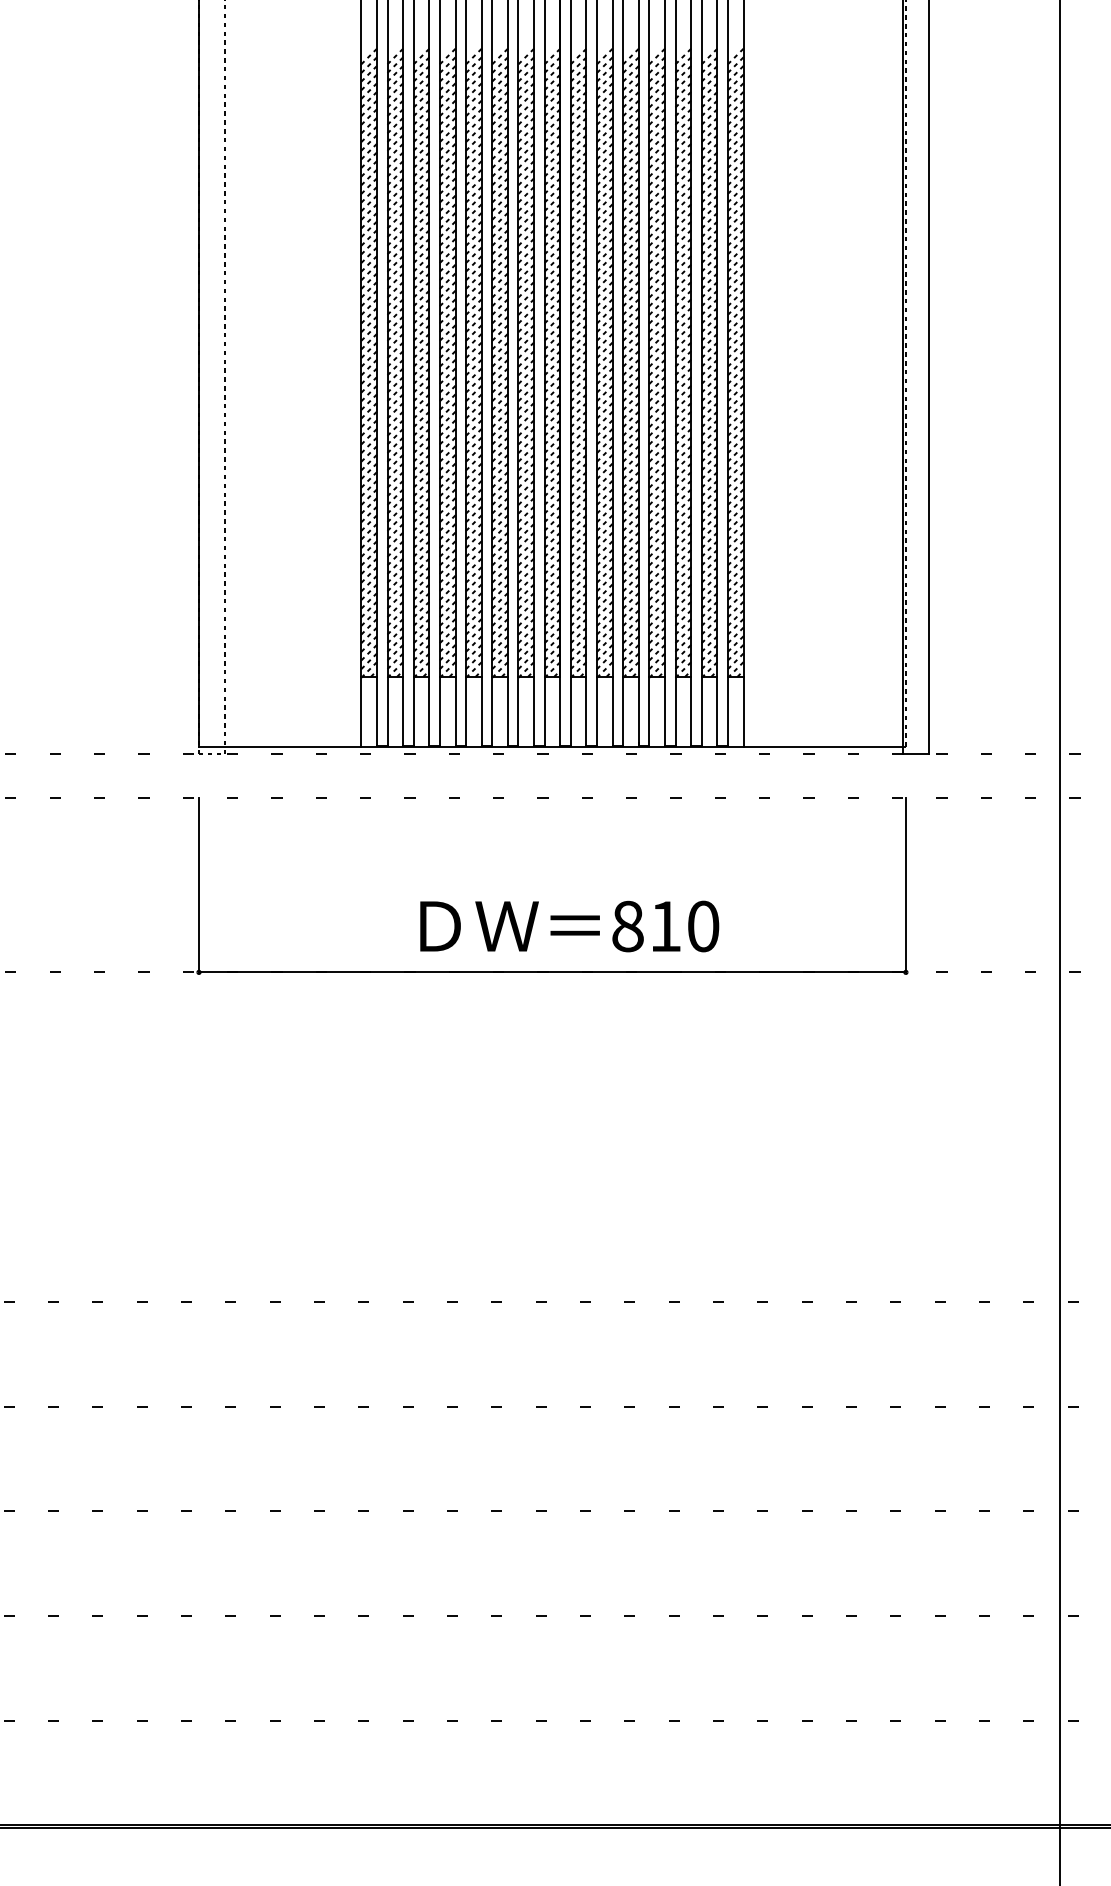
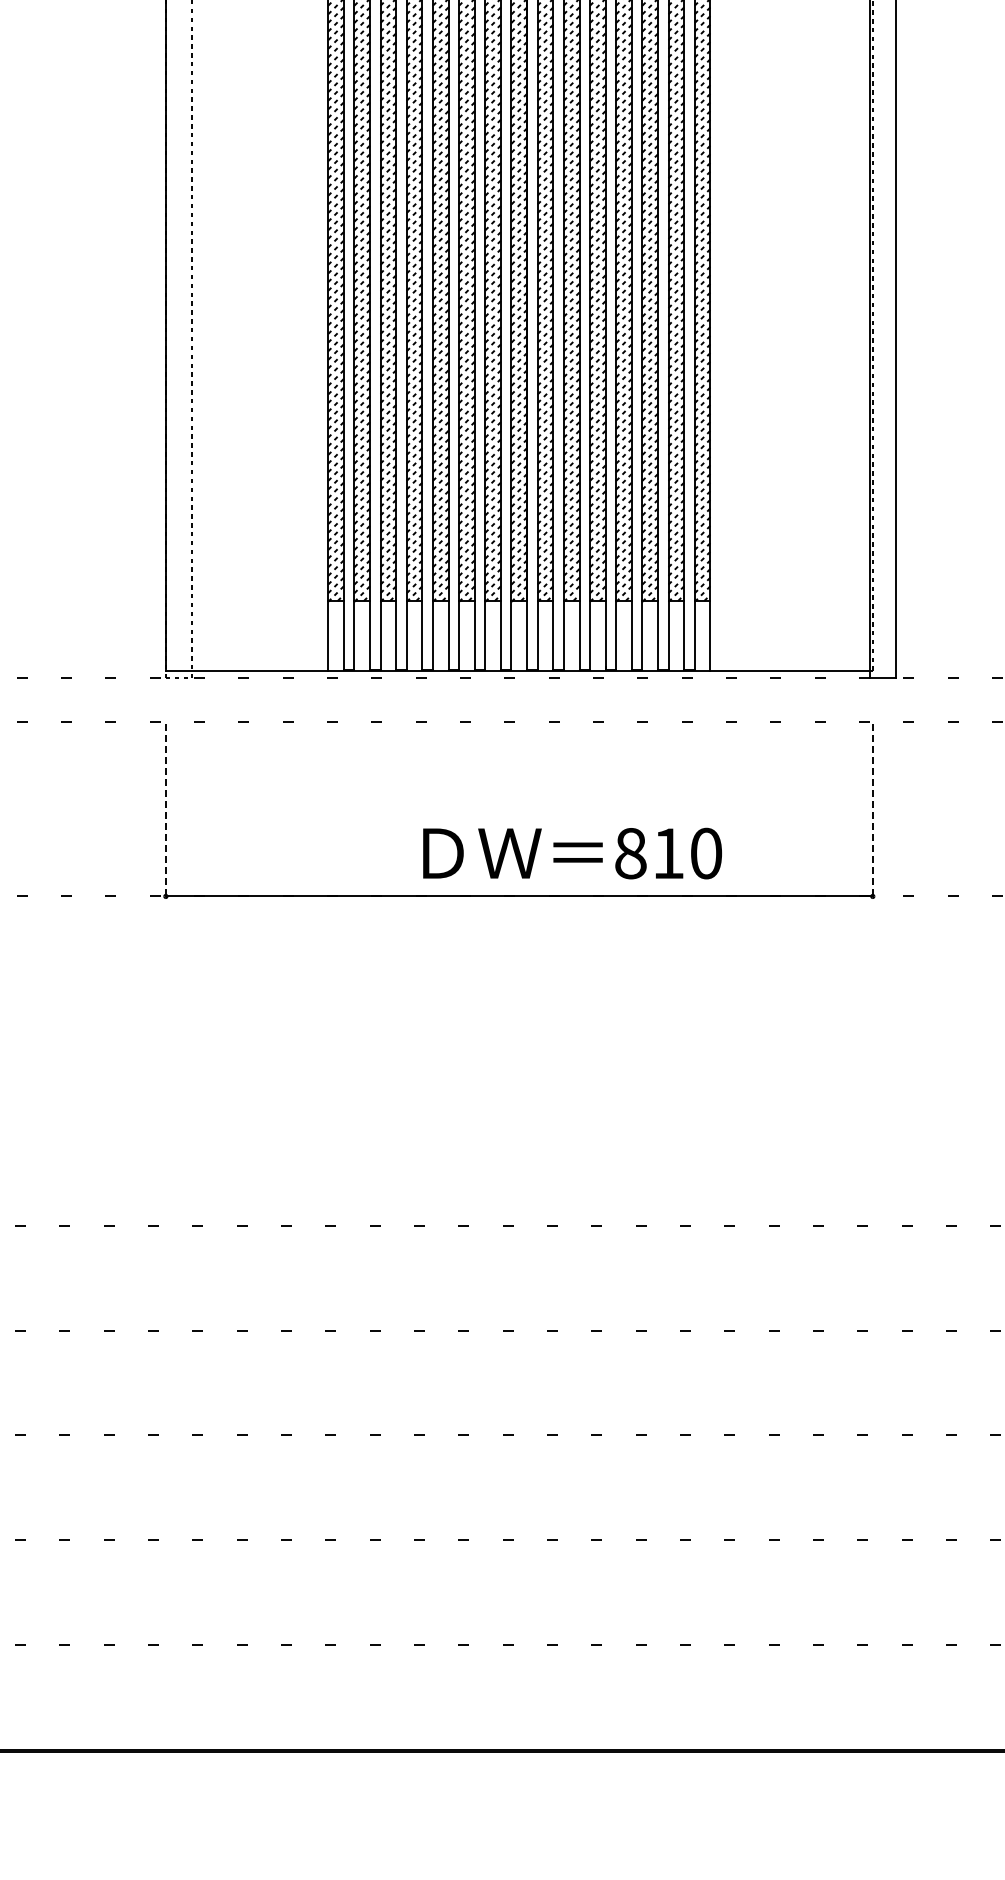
line: (198, 884) -> (165, 808), solid -> dashed
line: (905, 884) -> (872, 808), solid -> dashed
text: (569, 926) -> (572, 853), moved

